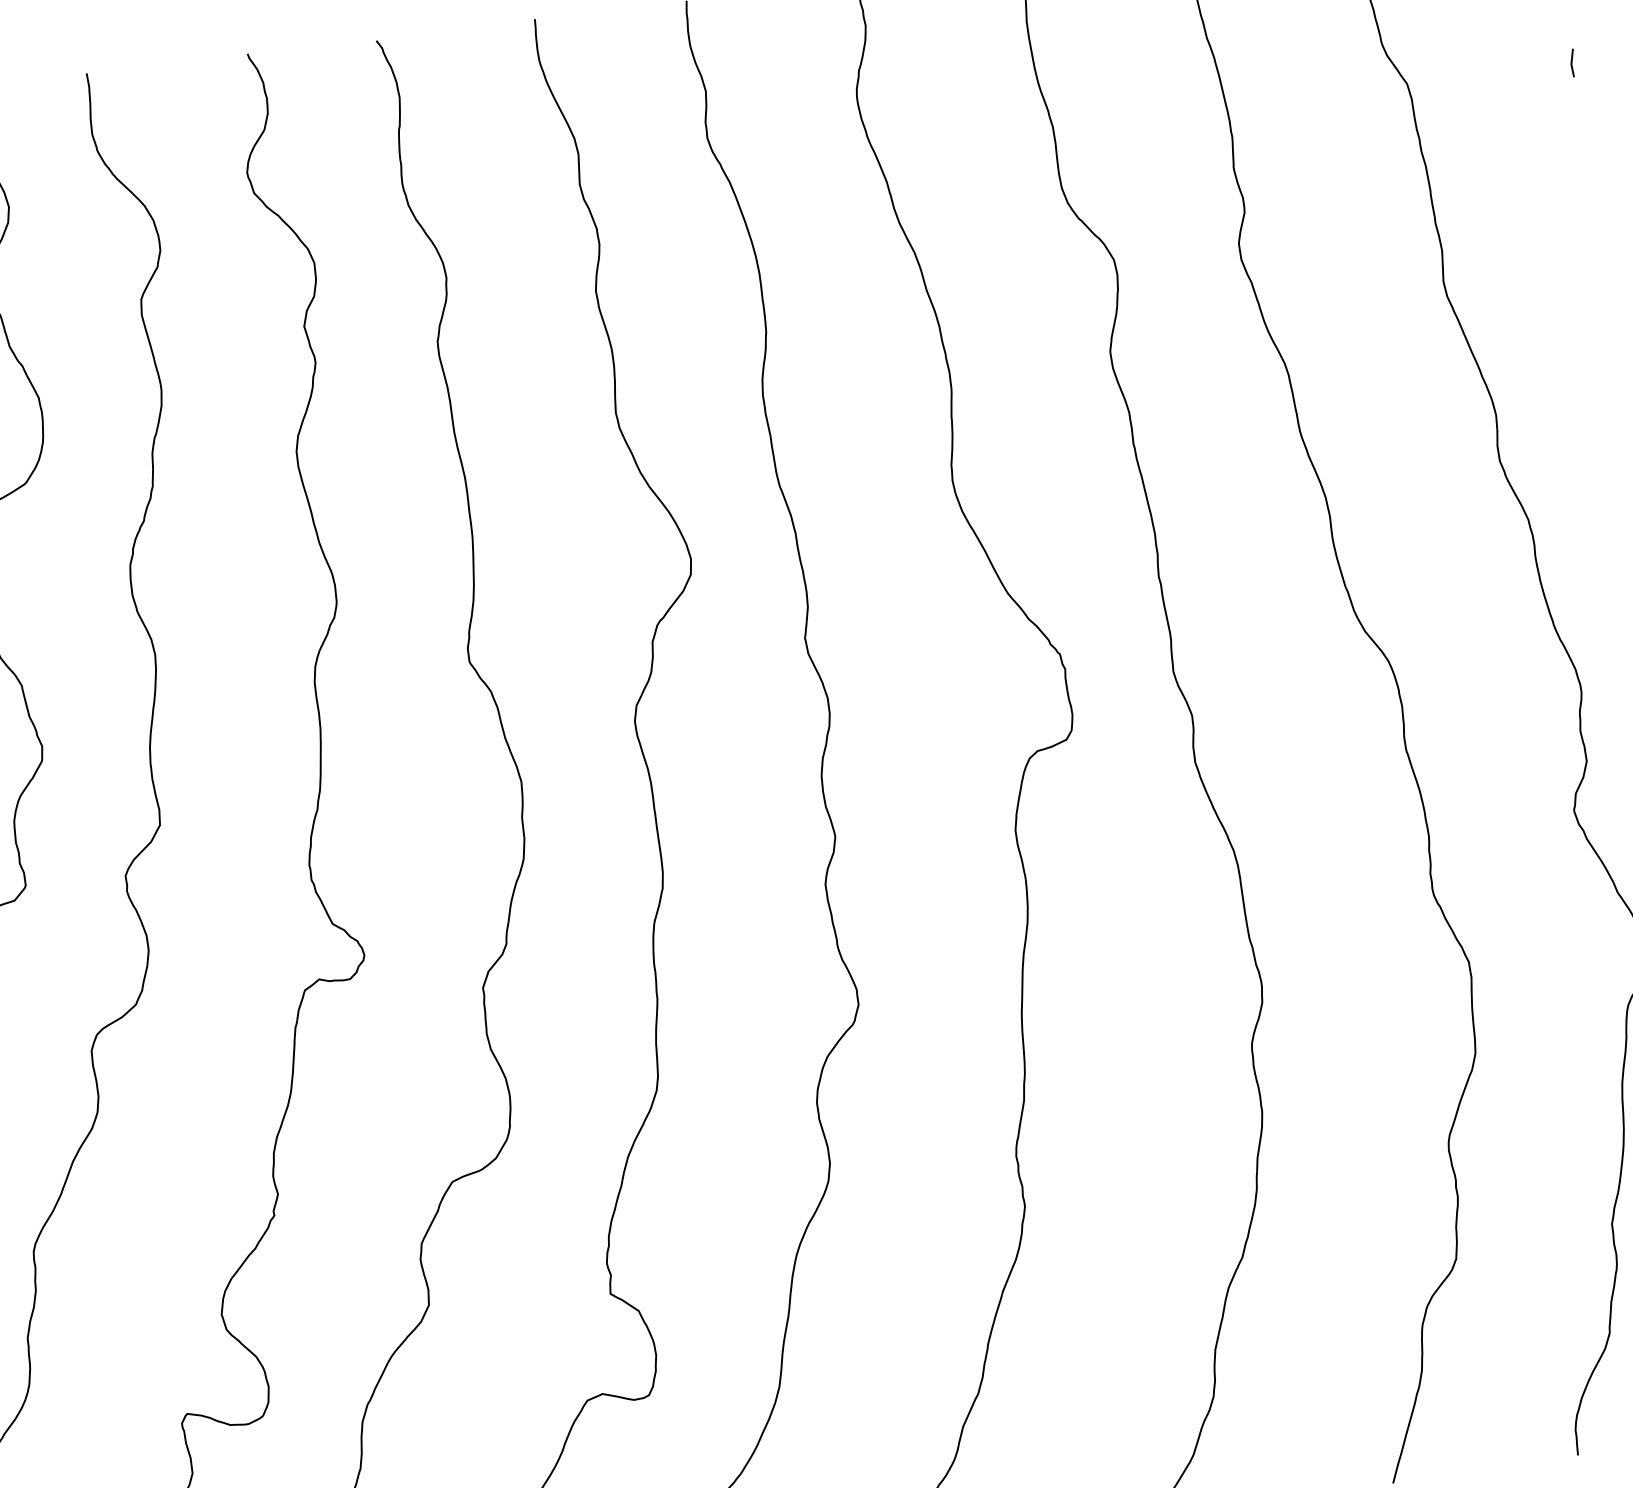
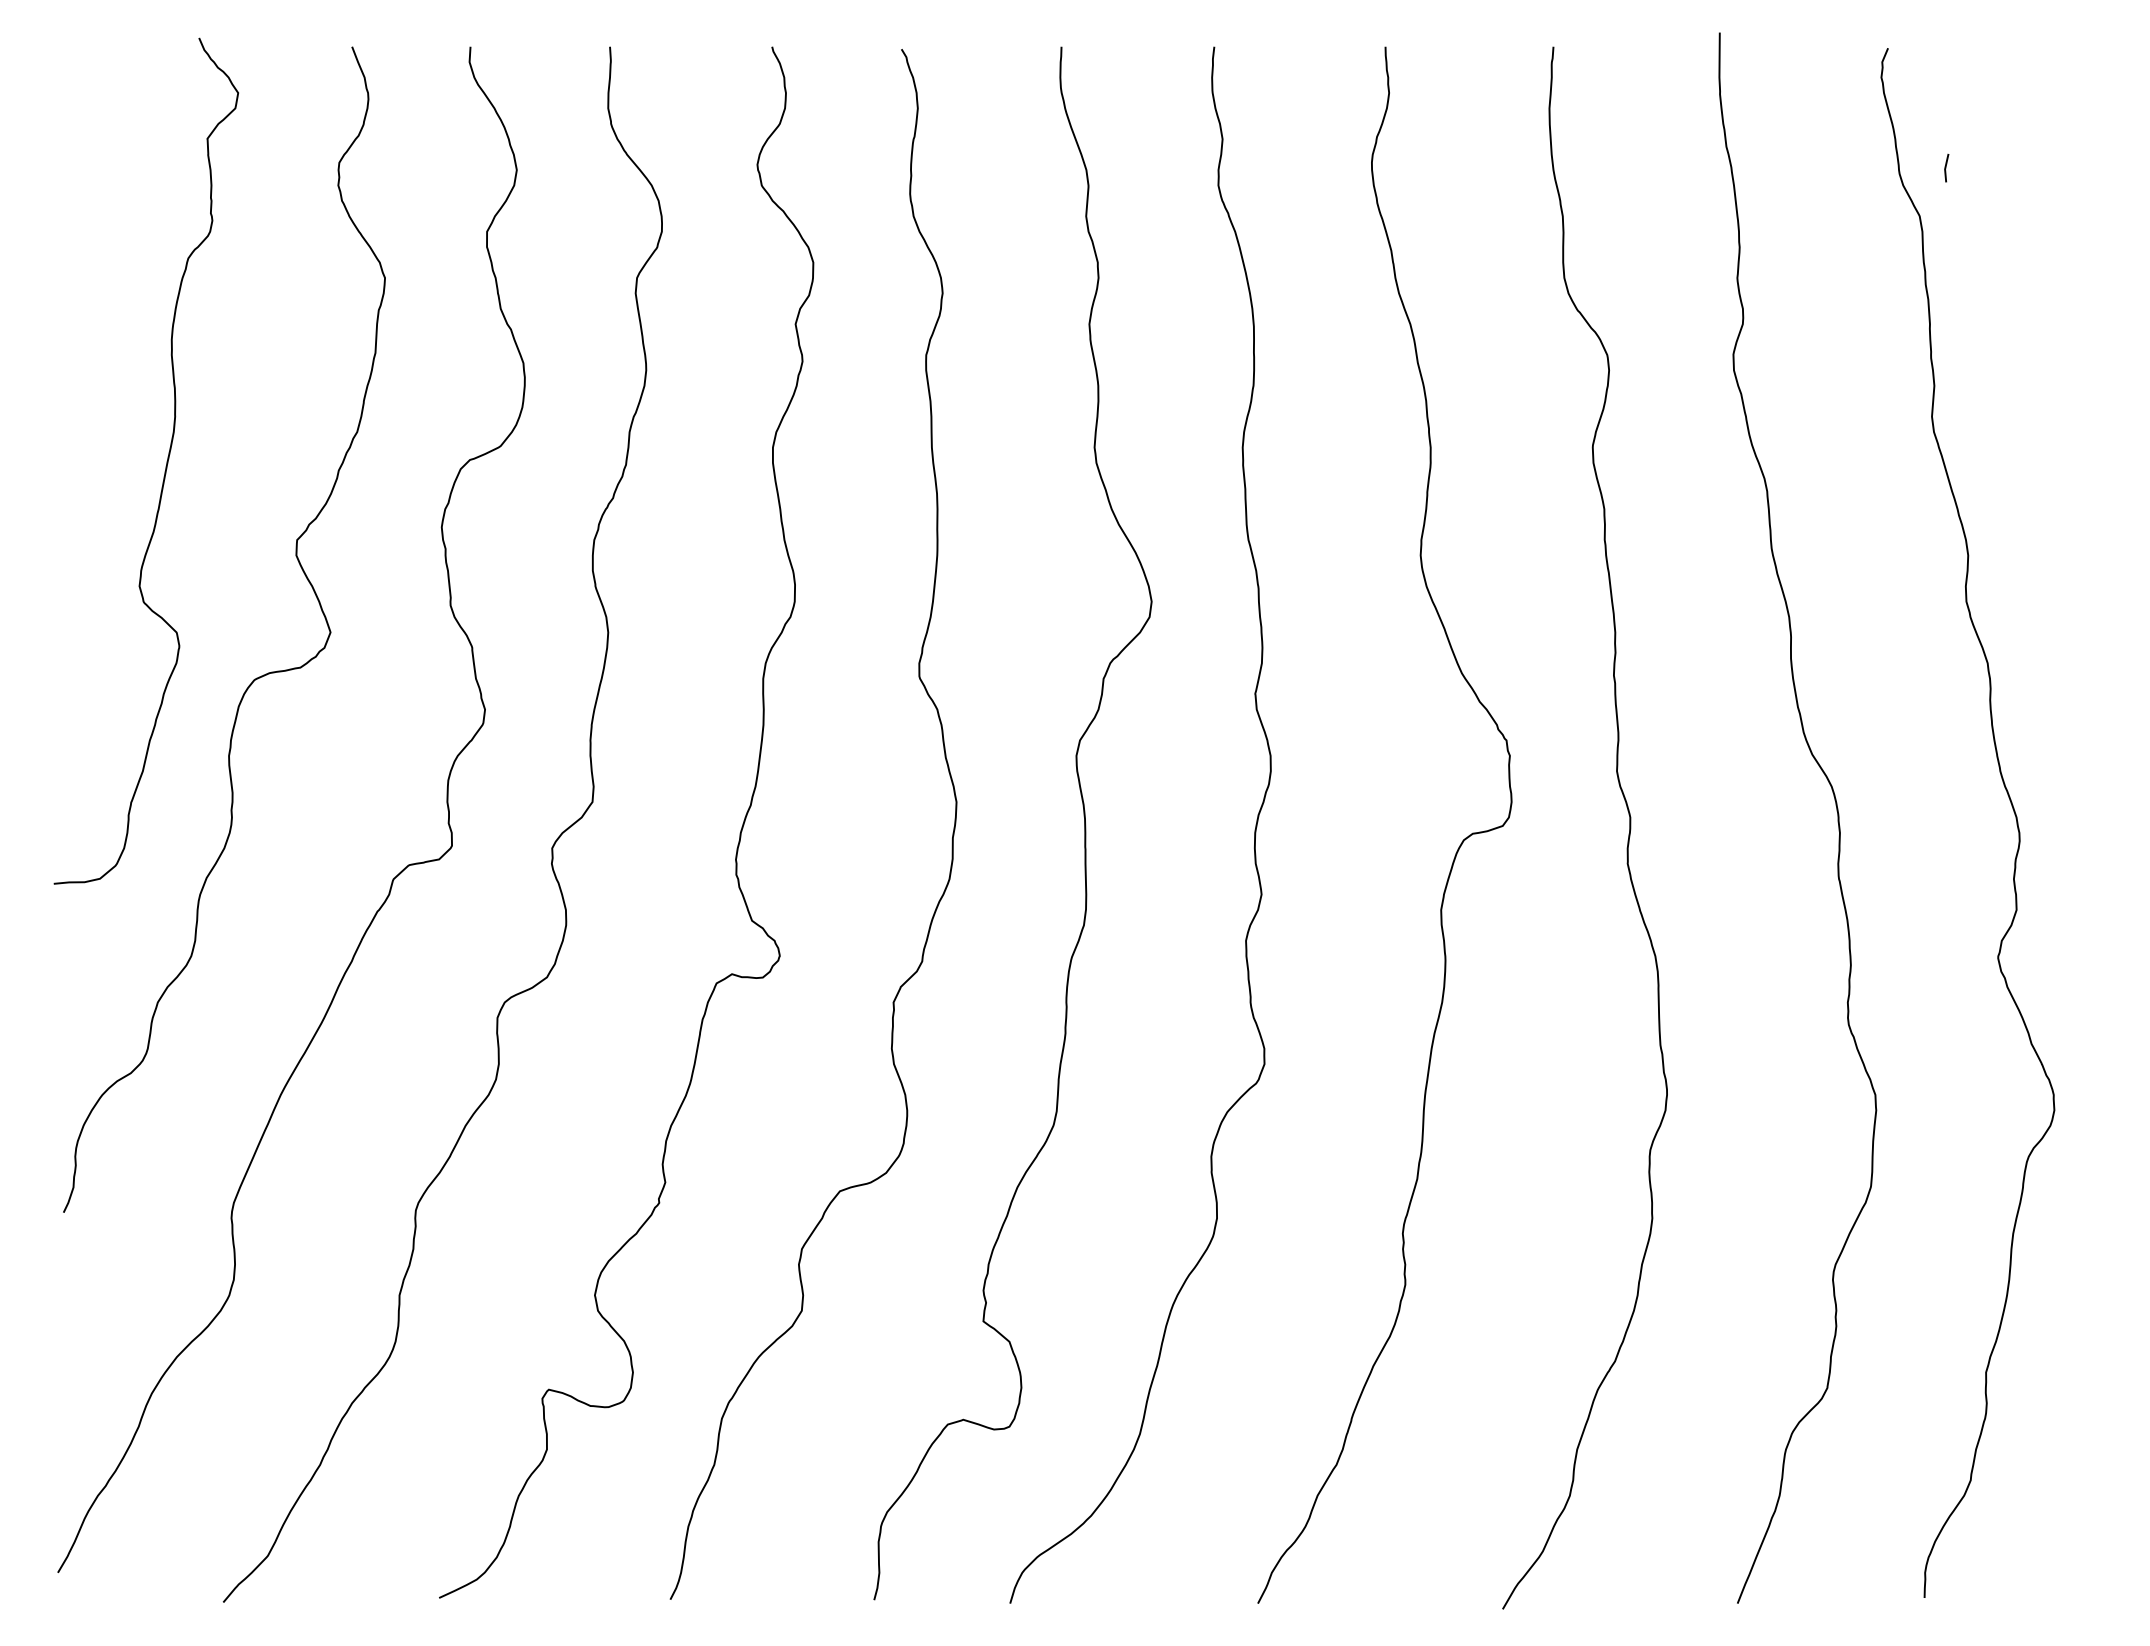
line: (1572, 63) -> (1946, 168), moved

